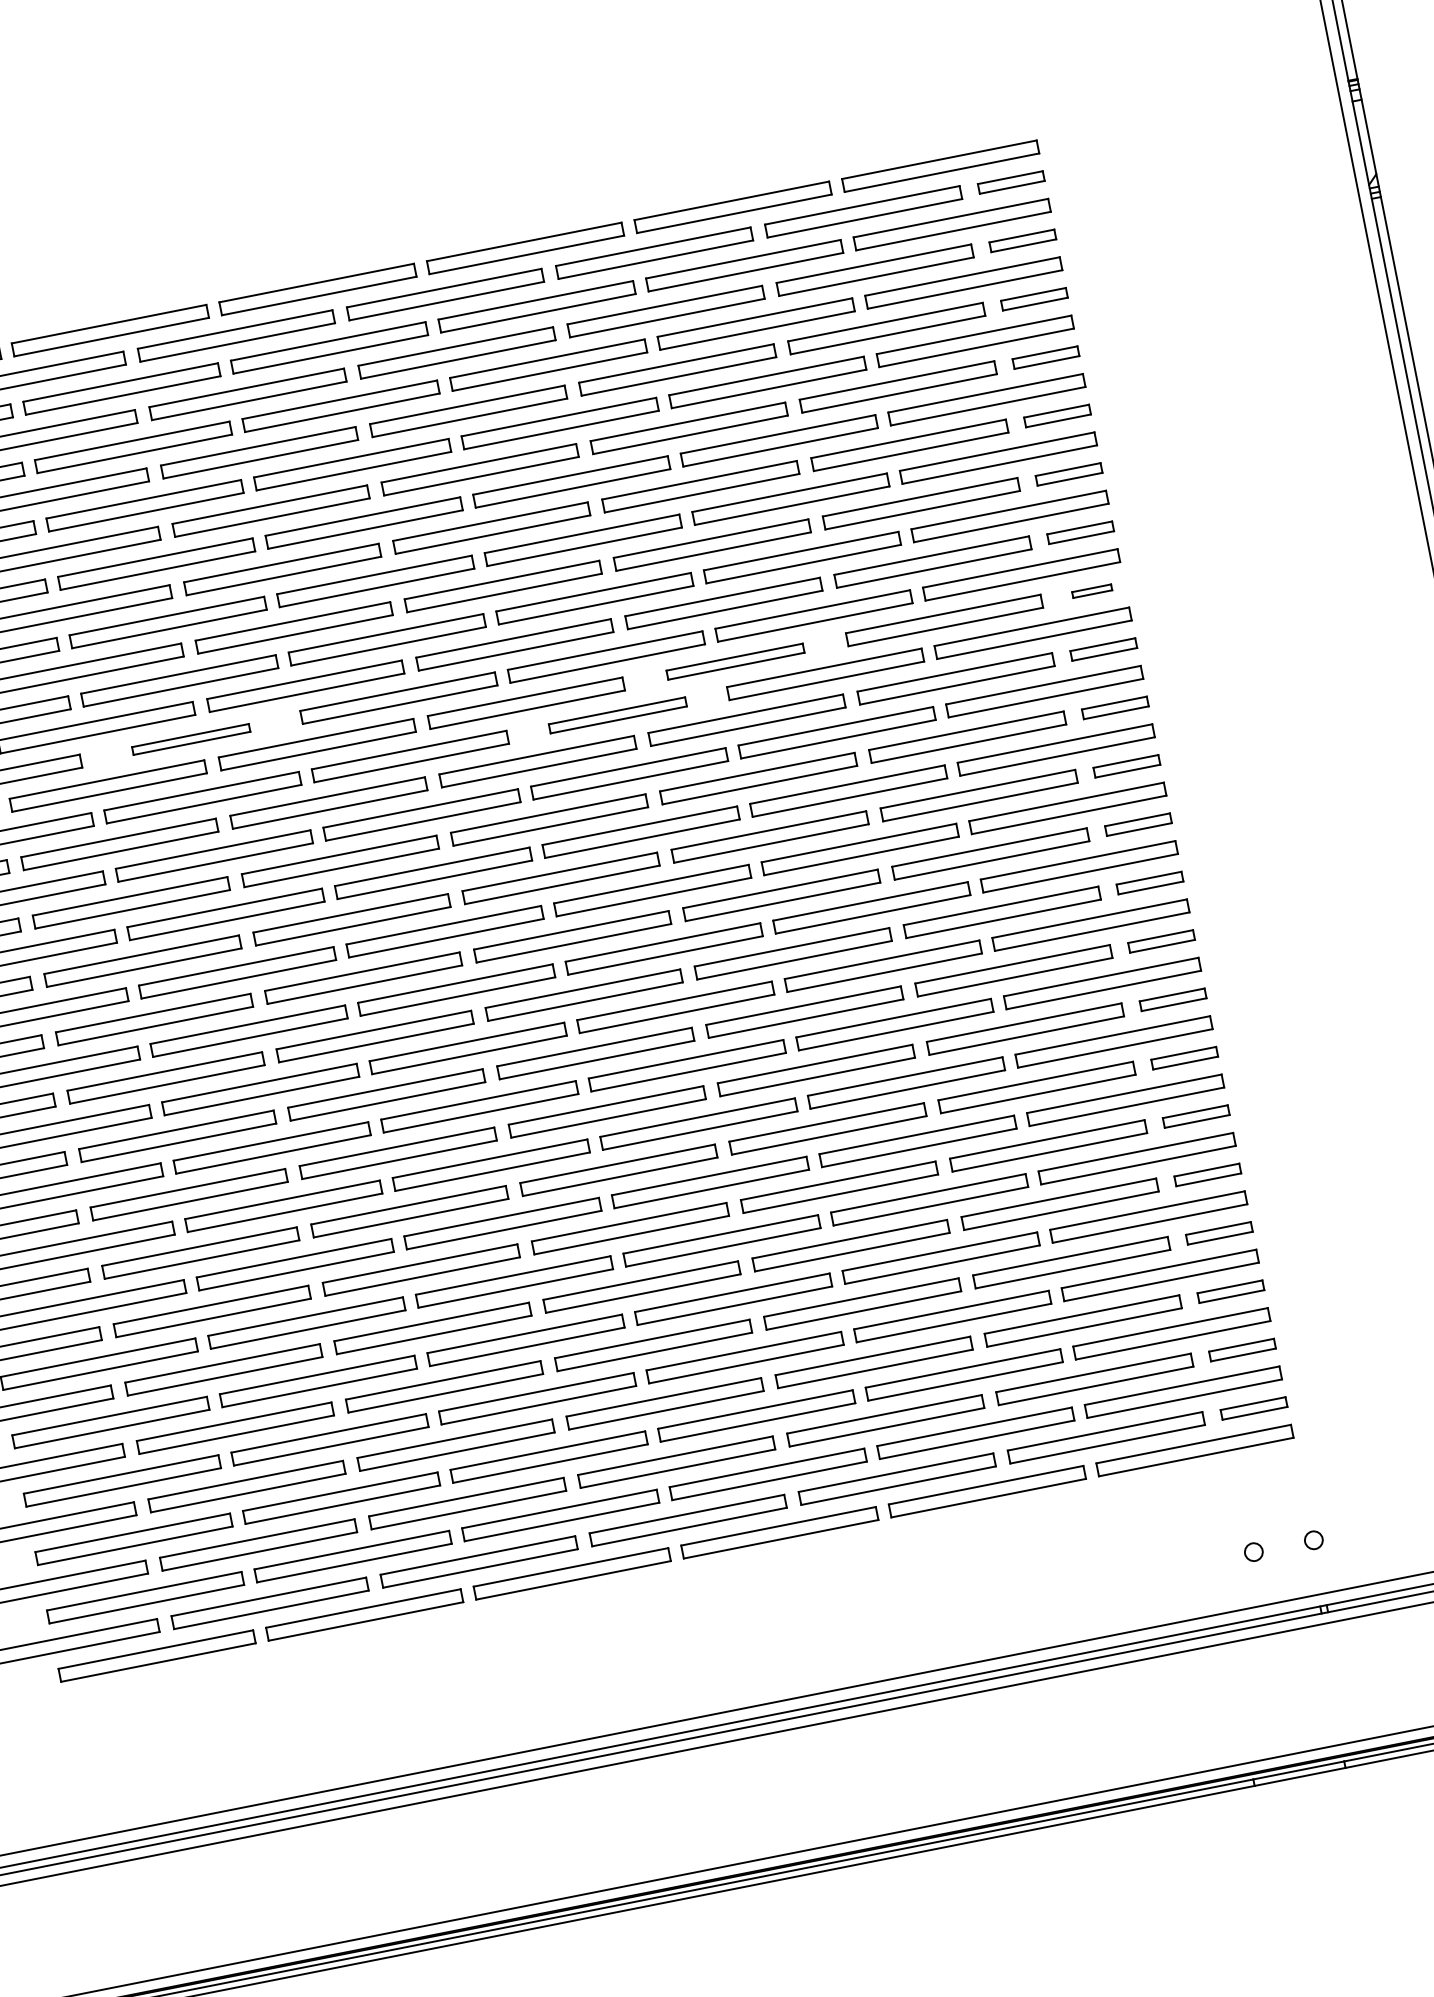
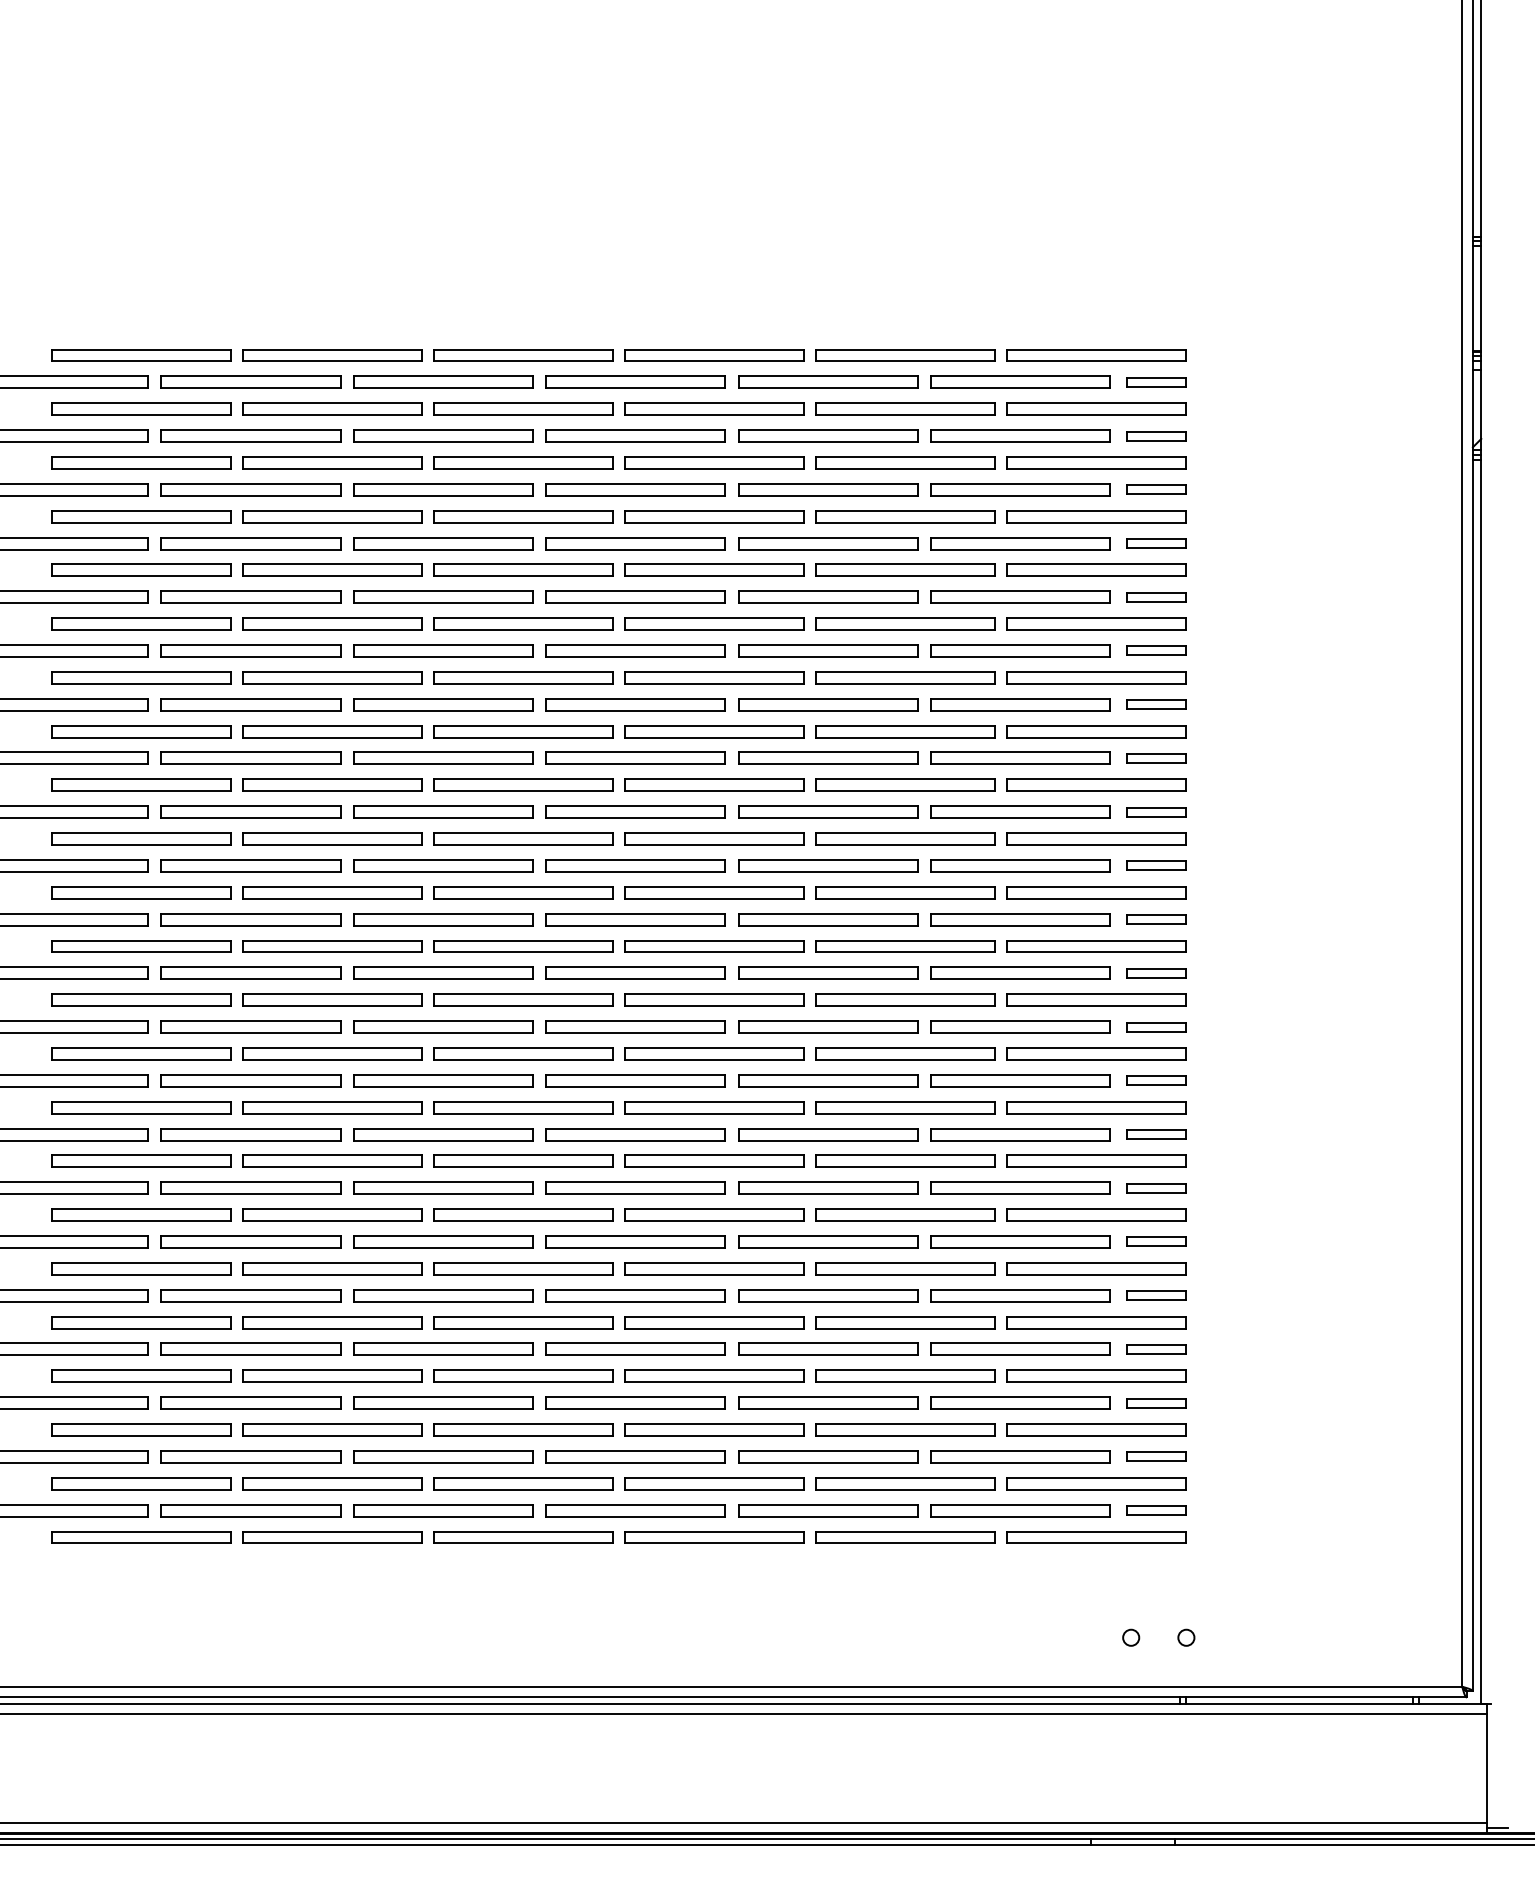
part: (1092, 591) -> (1156, 758), size x1.67
part: (735, 660) -> (828, 757), size x1.43
part: (617, 714) -> (714, 784), size x1.43
part: (191, 739) -> (332, 731), size x1.67

